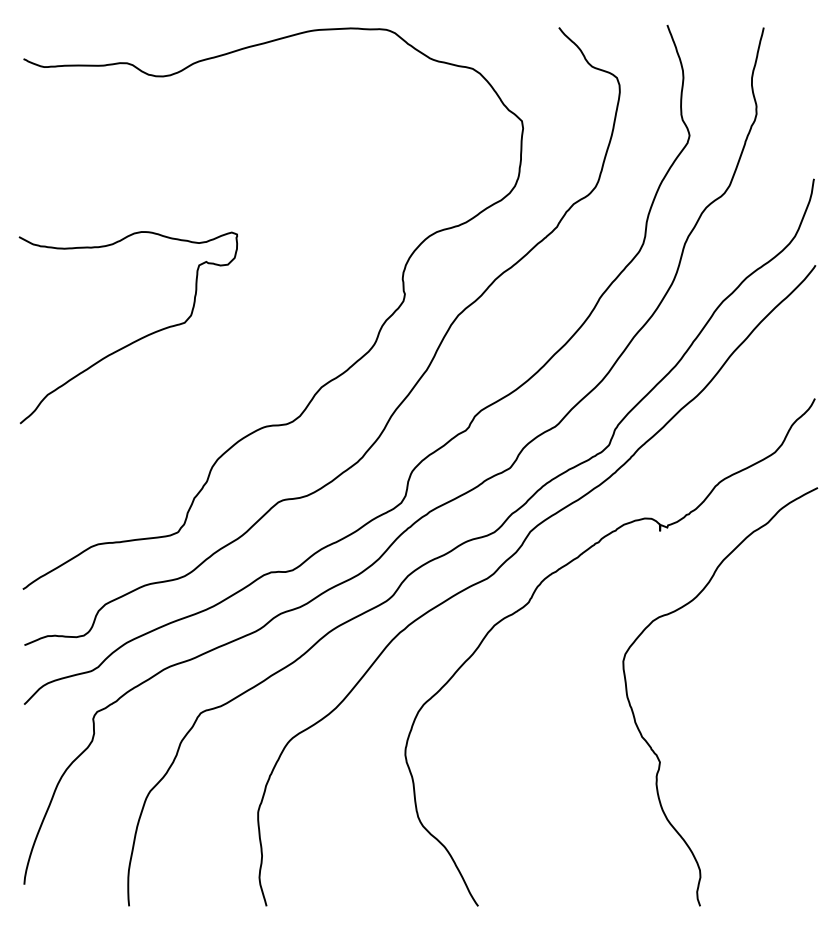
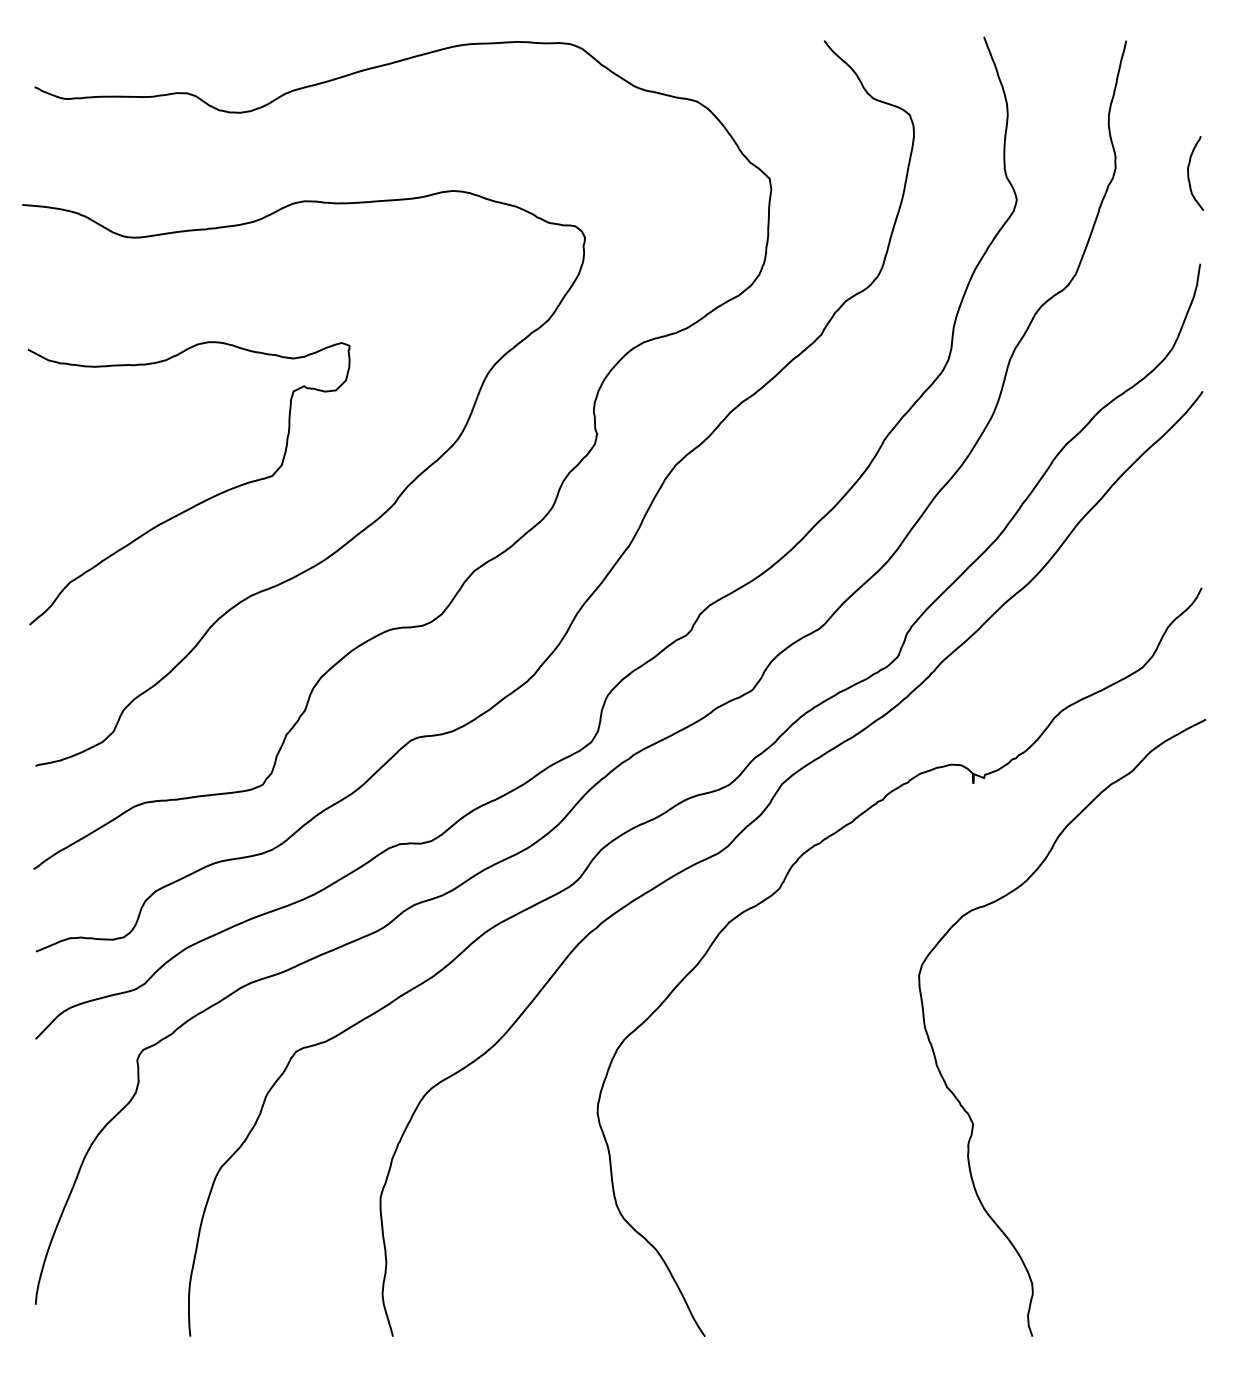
curve: (806, 117) -> (1189, 173), added
curve: (239, 363) -> (353, 536), added

